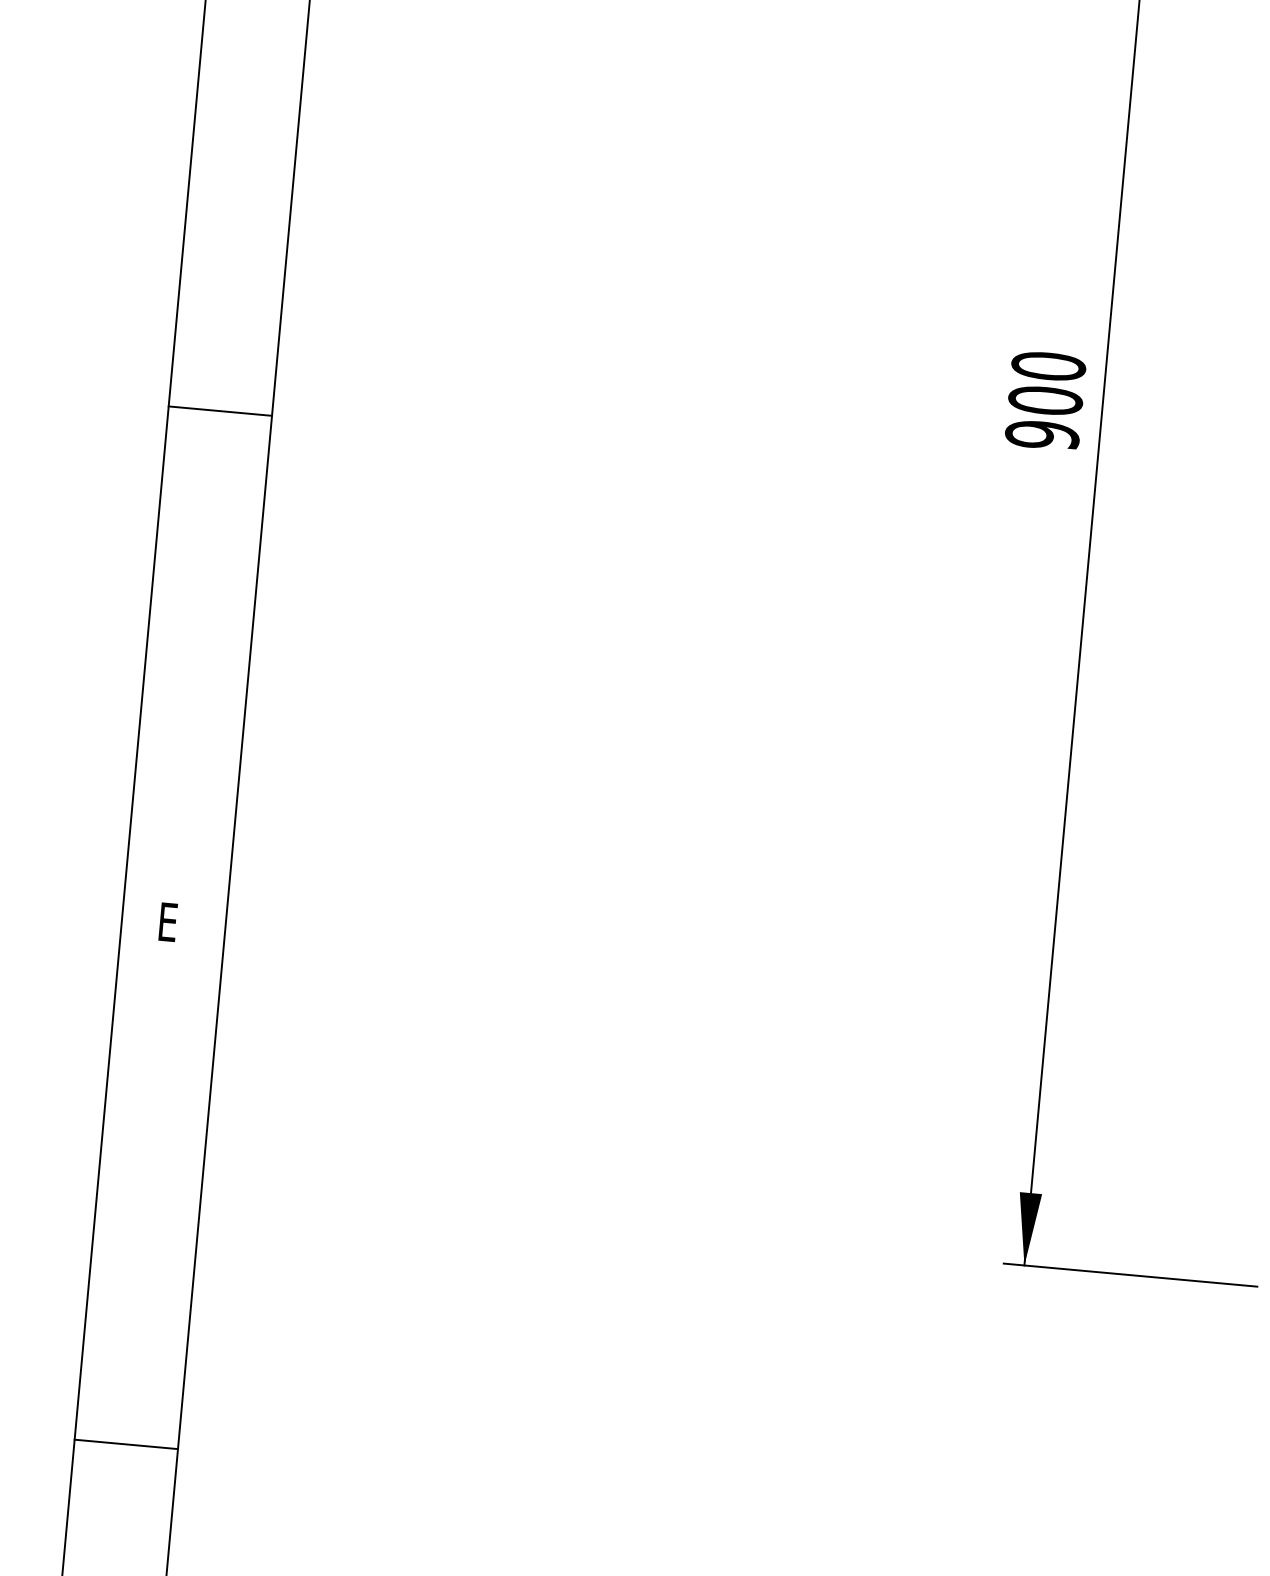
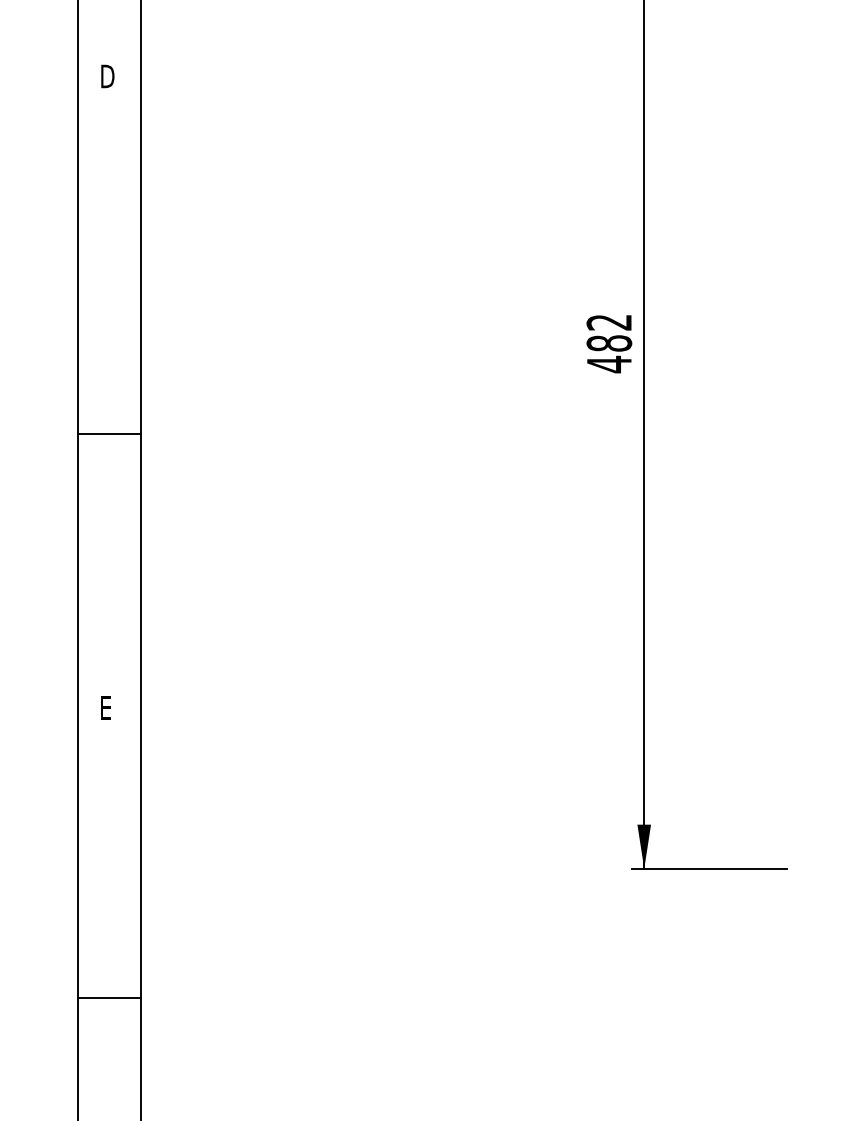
text: (1045, 400) -> (609, 343), 900 -> 482
line: (220, 411) -> (109, 434), moved
line: (126, 1443) -> (109, 997), moved

